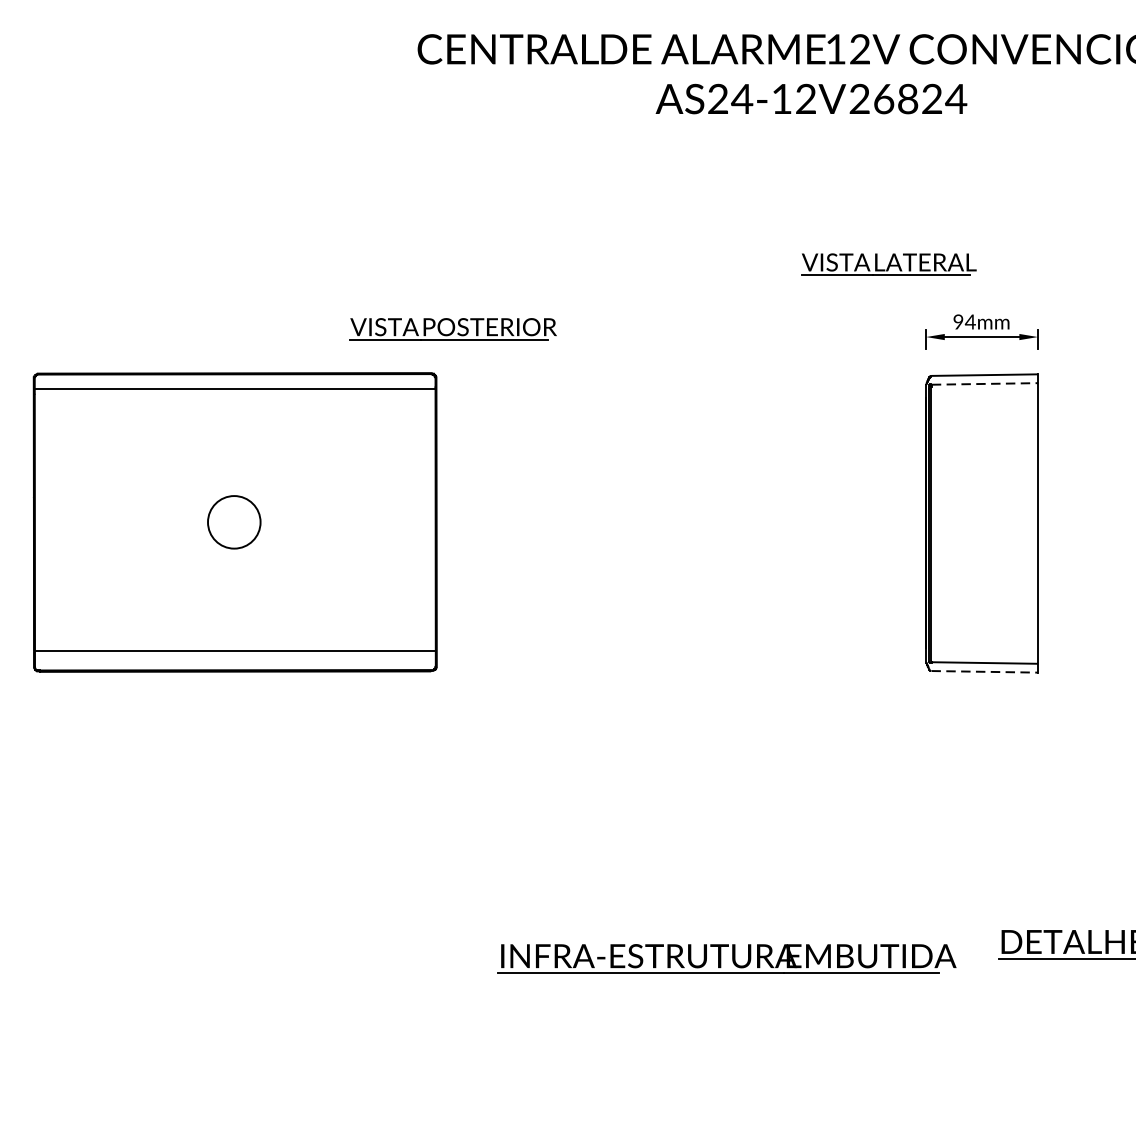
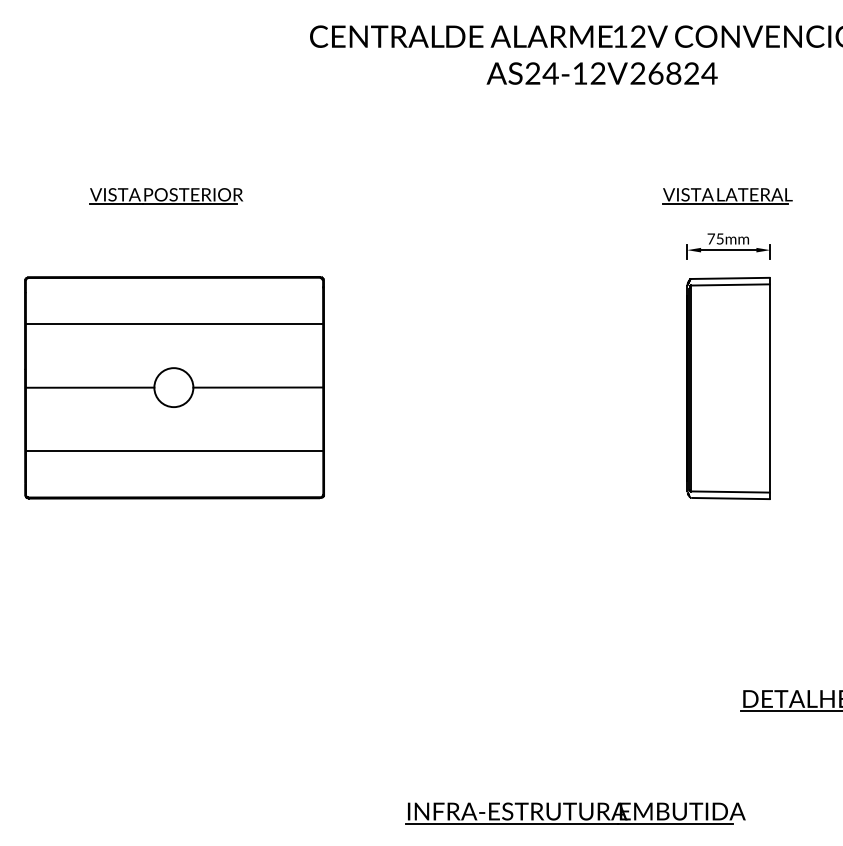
part: (888, 264) -> (727, 196), moved
text: (964, 321) -> (715, 238), 94mm -> 75mm
part: (453, 329) -> (166, 196), moved
line: (987, 383) -> (732, 284), dashed -> solid
line: (235, 388) -> (174, 324), moved
line: (120, 522) -> (89, 387), added
line: (348, 522) -> (258, 387), added
line: (235, 650) -> (174, 450), moved
line: (985, 671) -> (731, 498), dashed -> solid
part: (727, 958) -> (575, 813), moved

